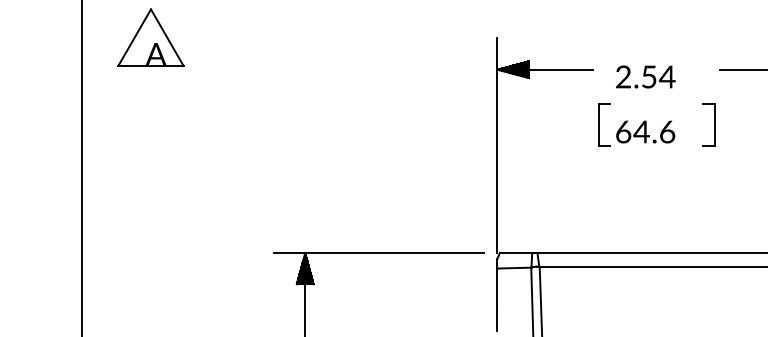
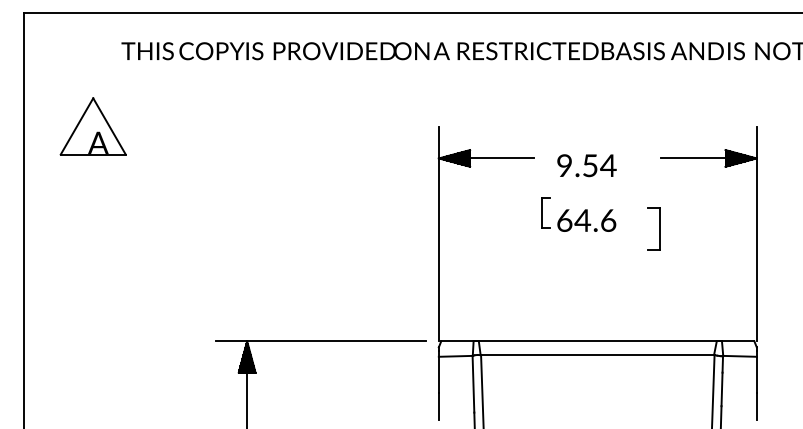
text: (623, 76) -> (564, 165), 2.54 -> 9.54
part: (604, 123) -> (545, 212), size x0.7
part: (708, 123) -> (653, 228), moved

